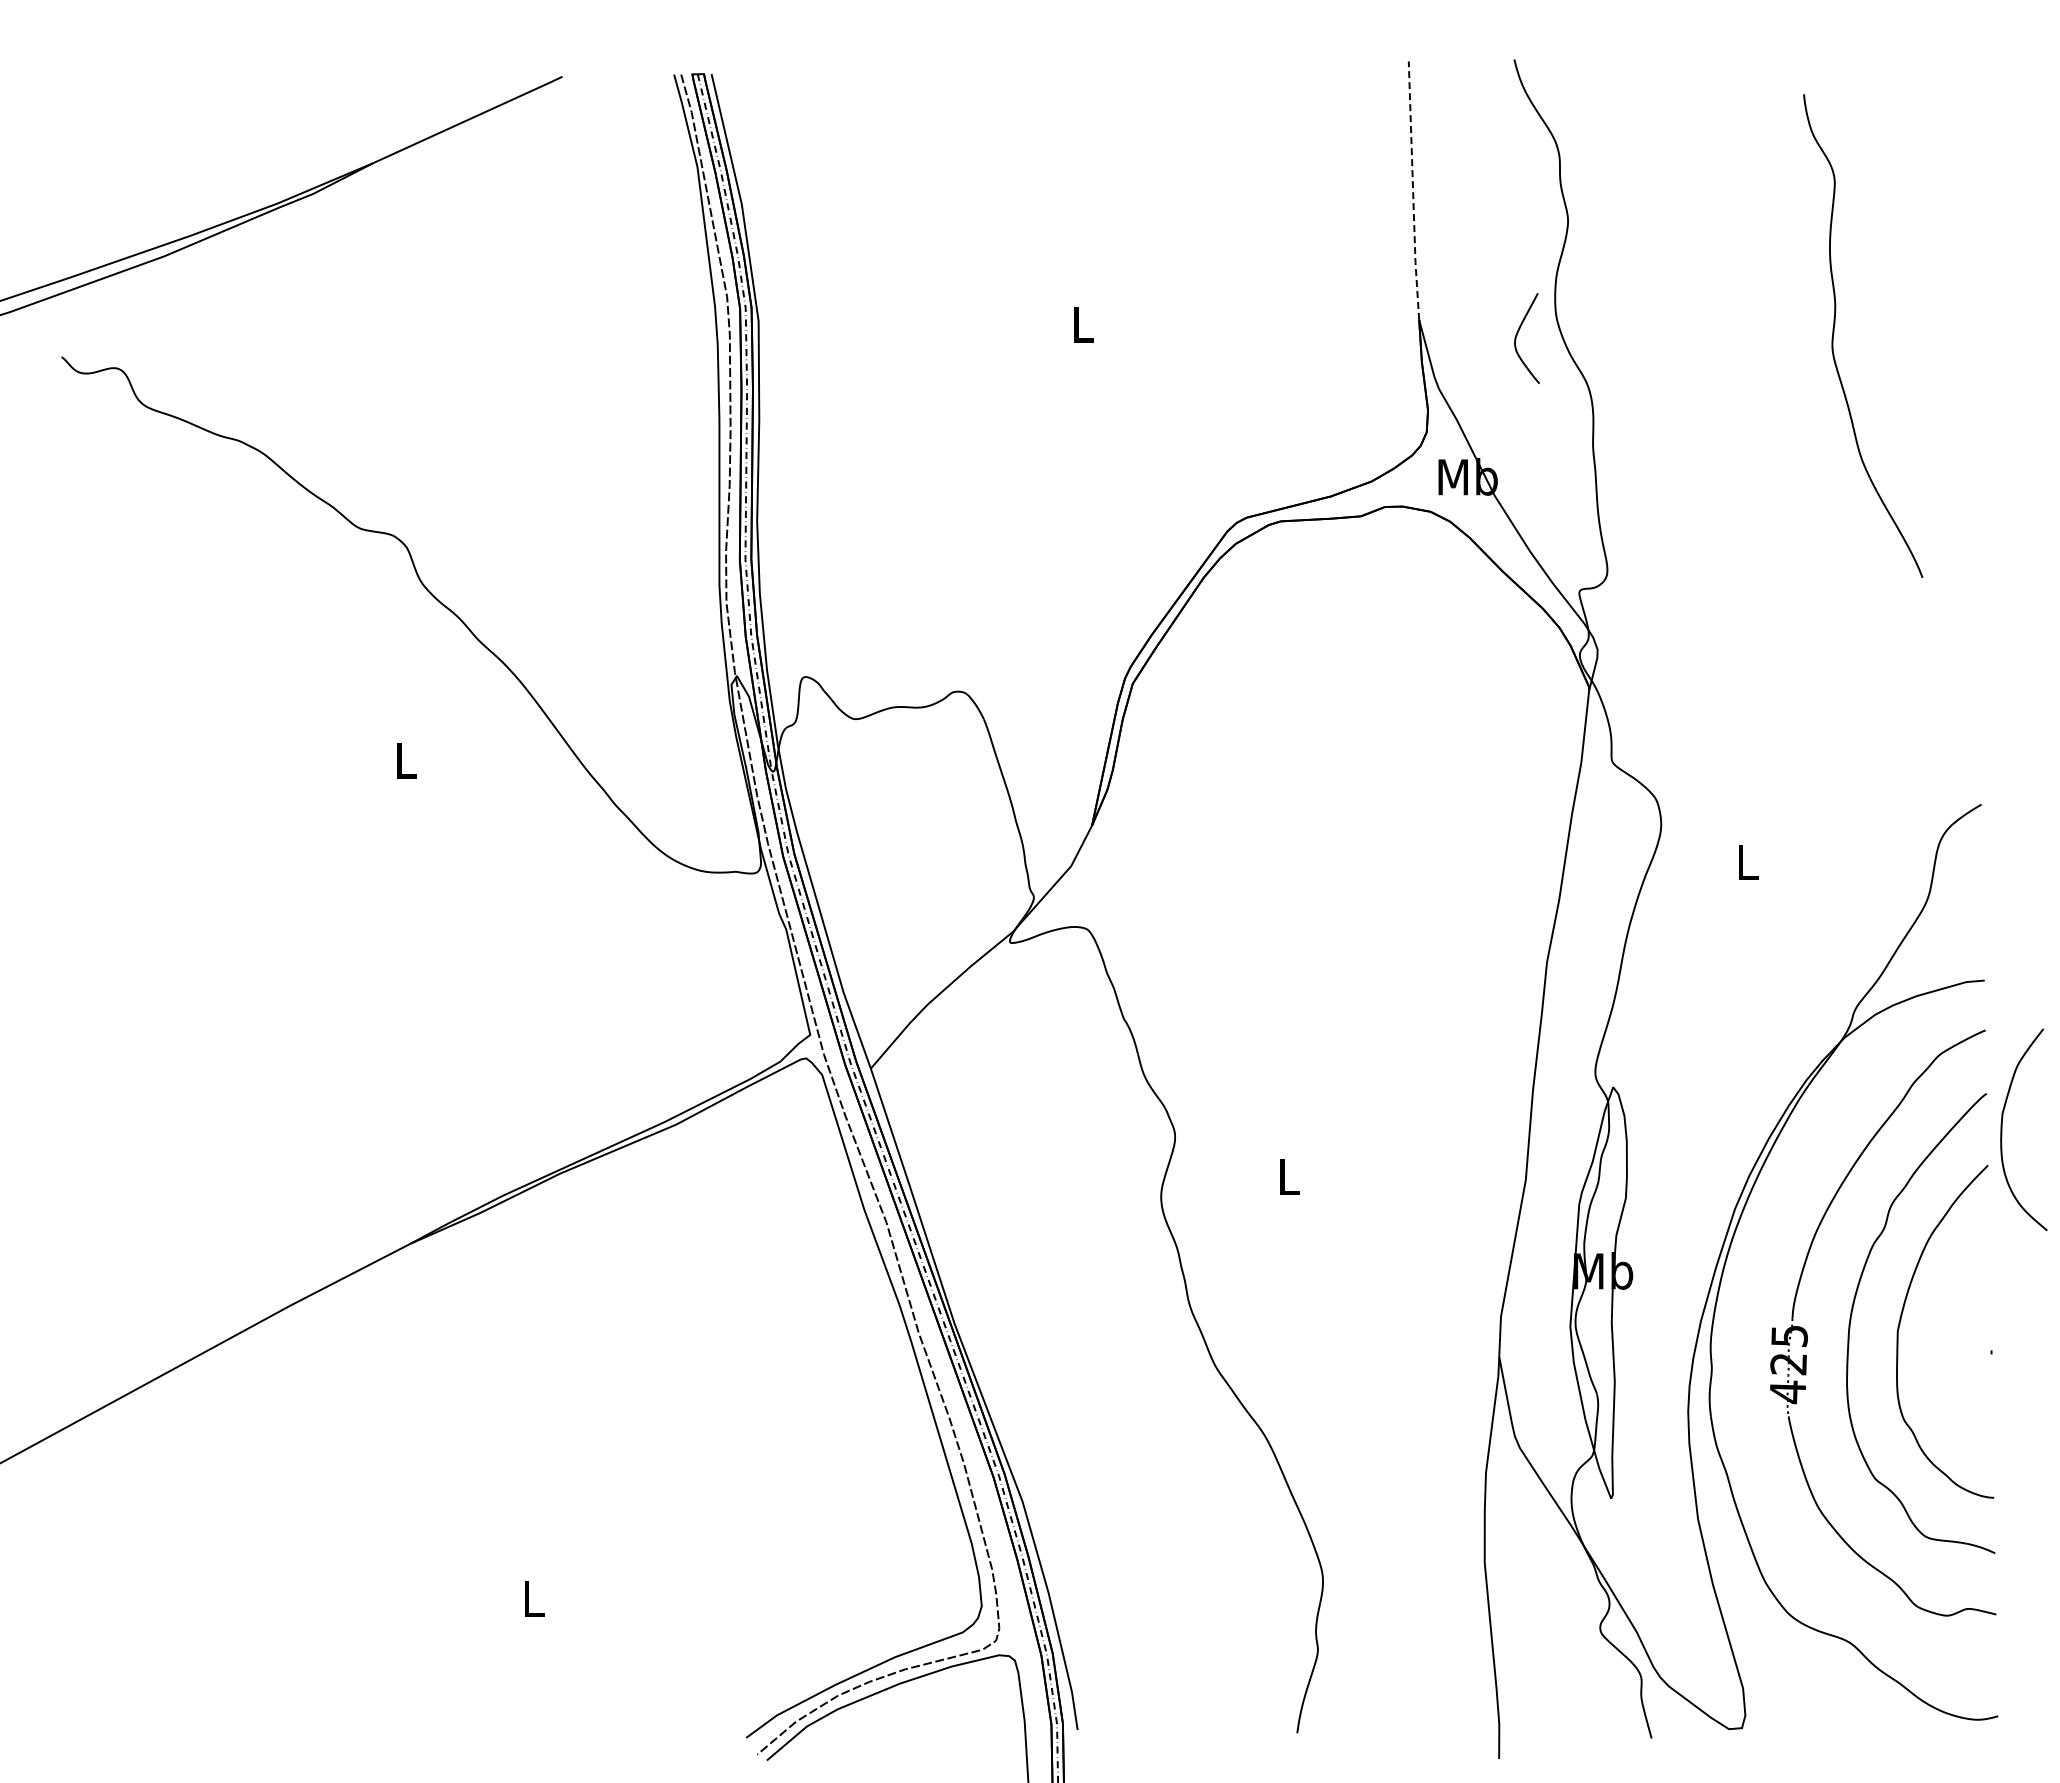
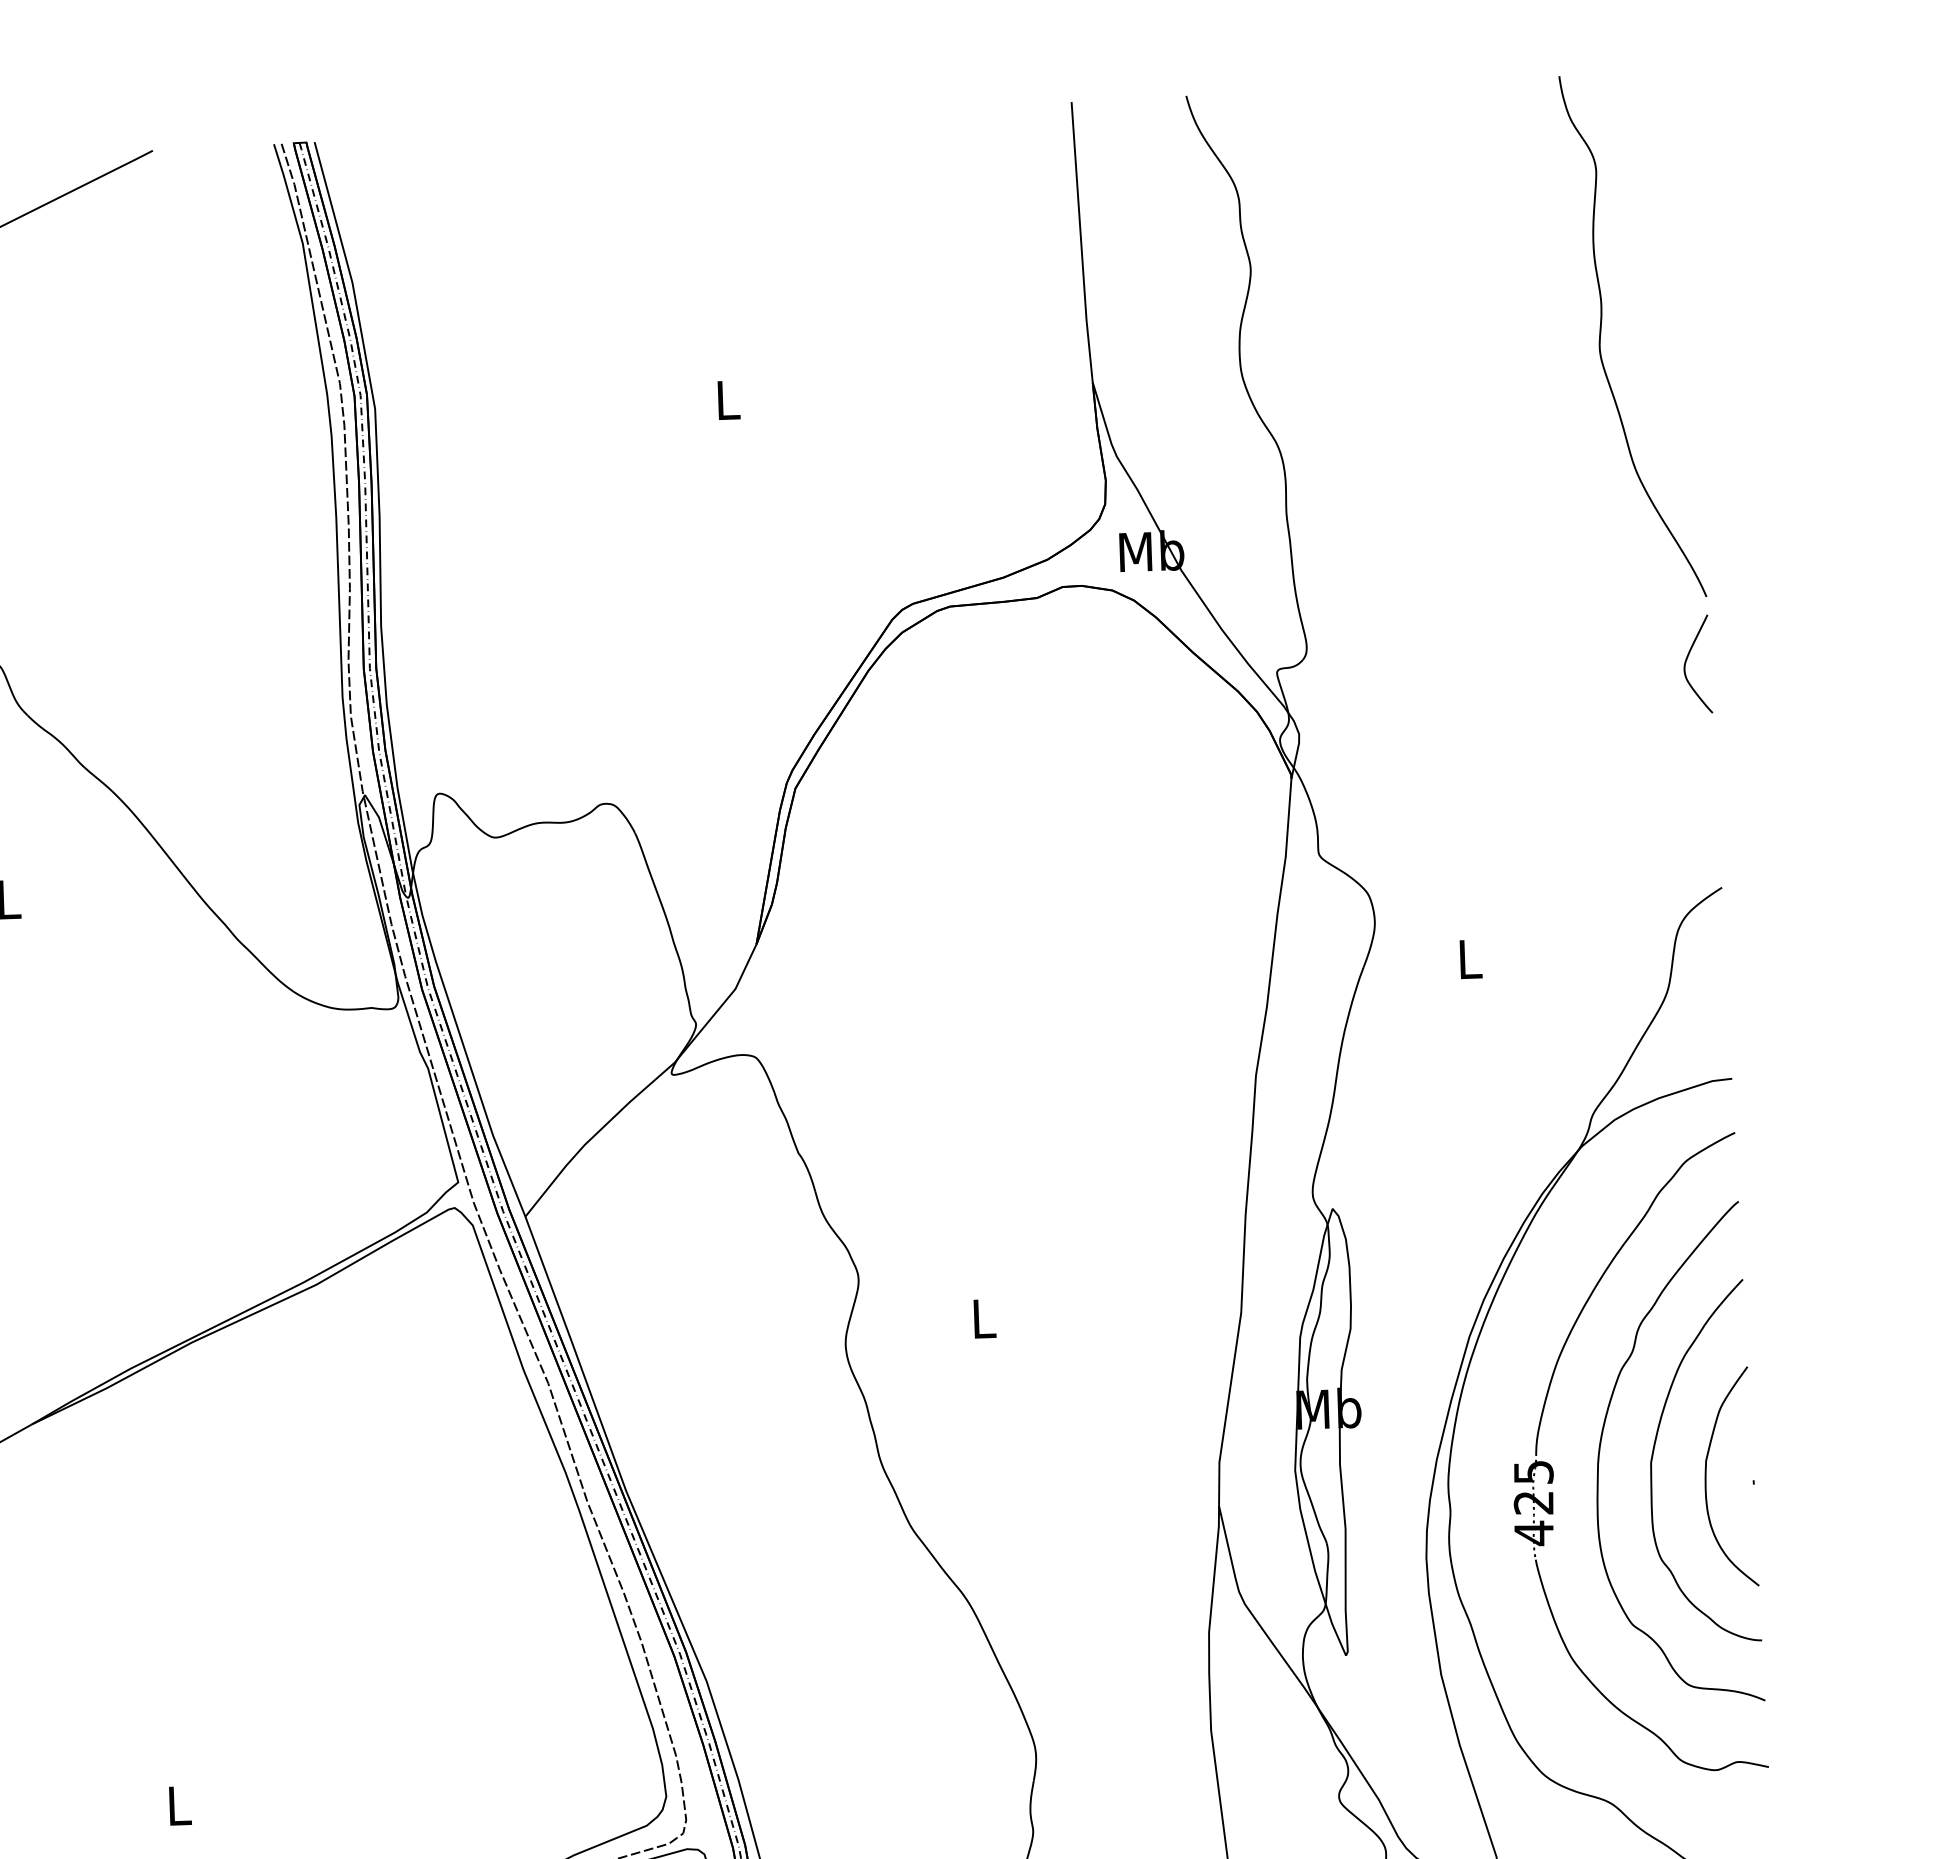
line: (1413, 191) -> (1081, 243), dashed -> solid
curve: (1518, 333) -> (1687, 659), moved
curve: (1834, 333) -> (1601, 334), moved
curve: (2002, 1129) -> (1706, 1477), moved

